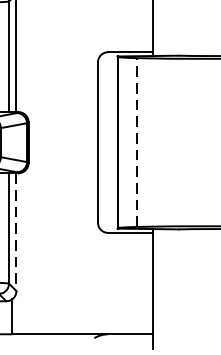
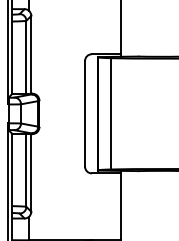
line: (136, 142) -> (110, 113), dashed -> solid
line: (16, 231) -> (31, 172), dashed -> solid

